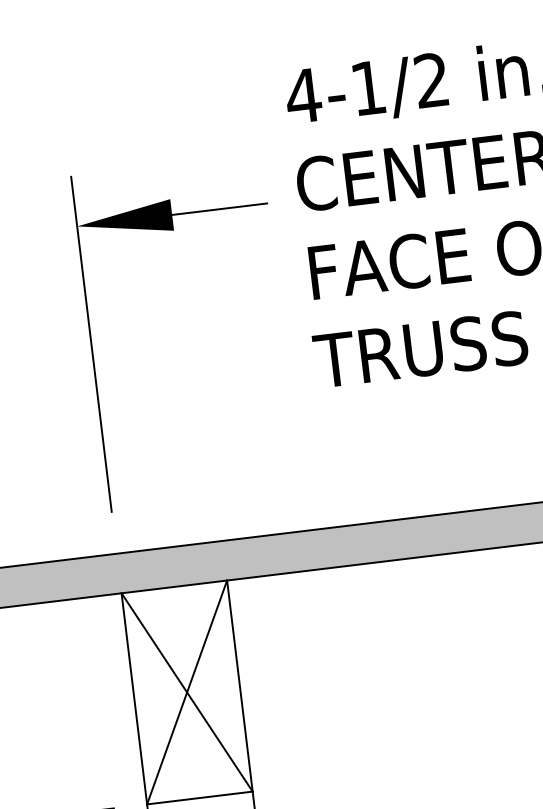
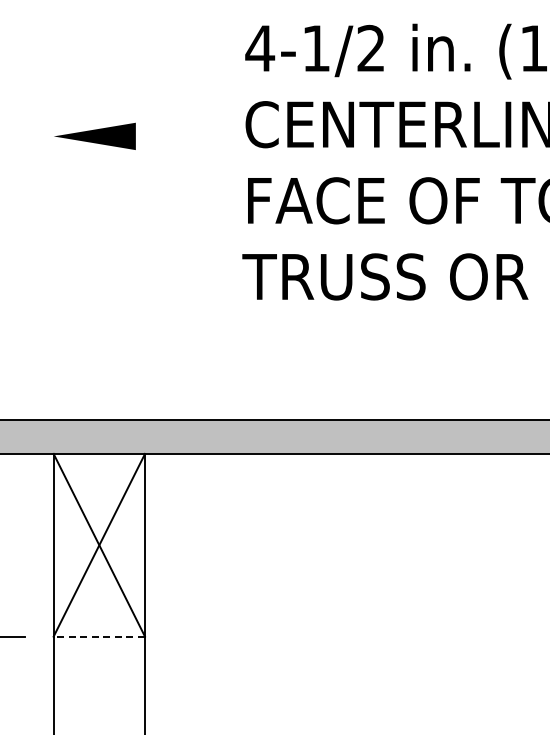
line: (219, 209) -> (176, 136), removed
line: (91, 344) -> (53, 238), removed
line: (200, 797) -> (99, 636), solid -> dashed

